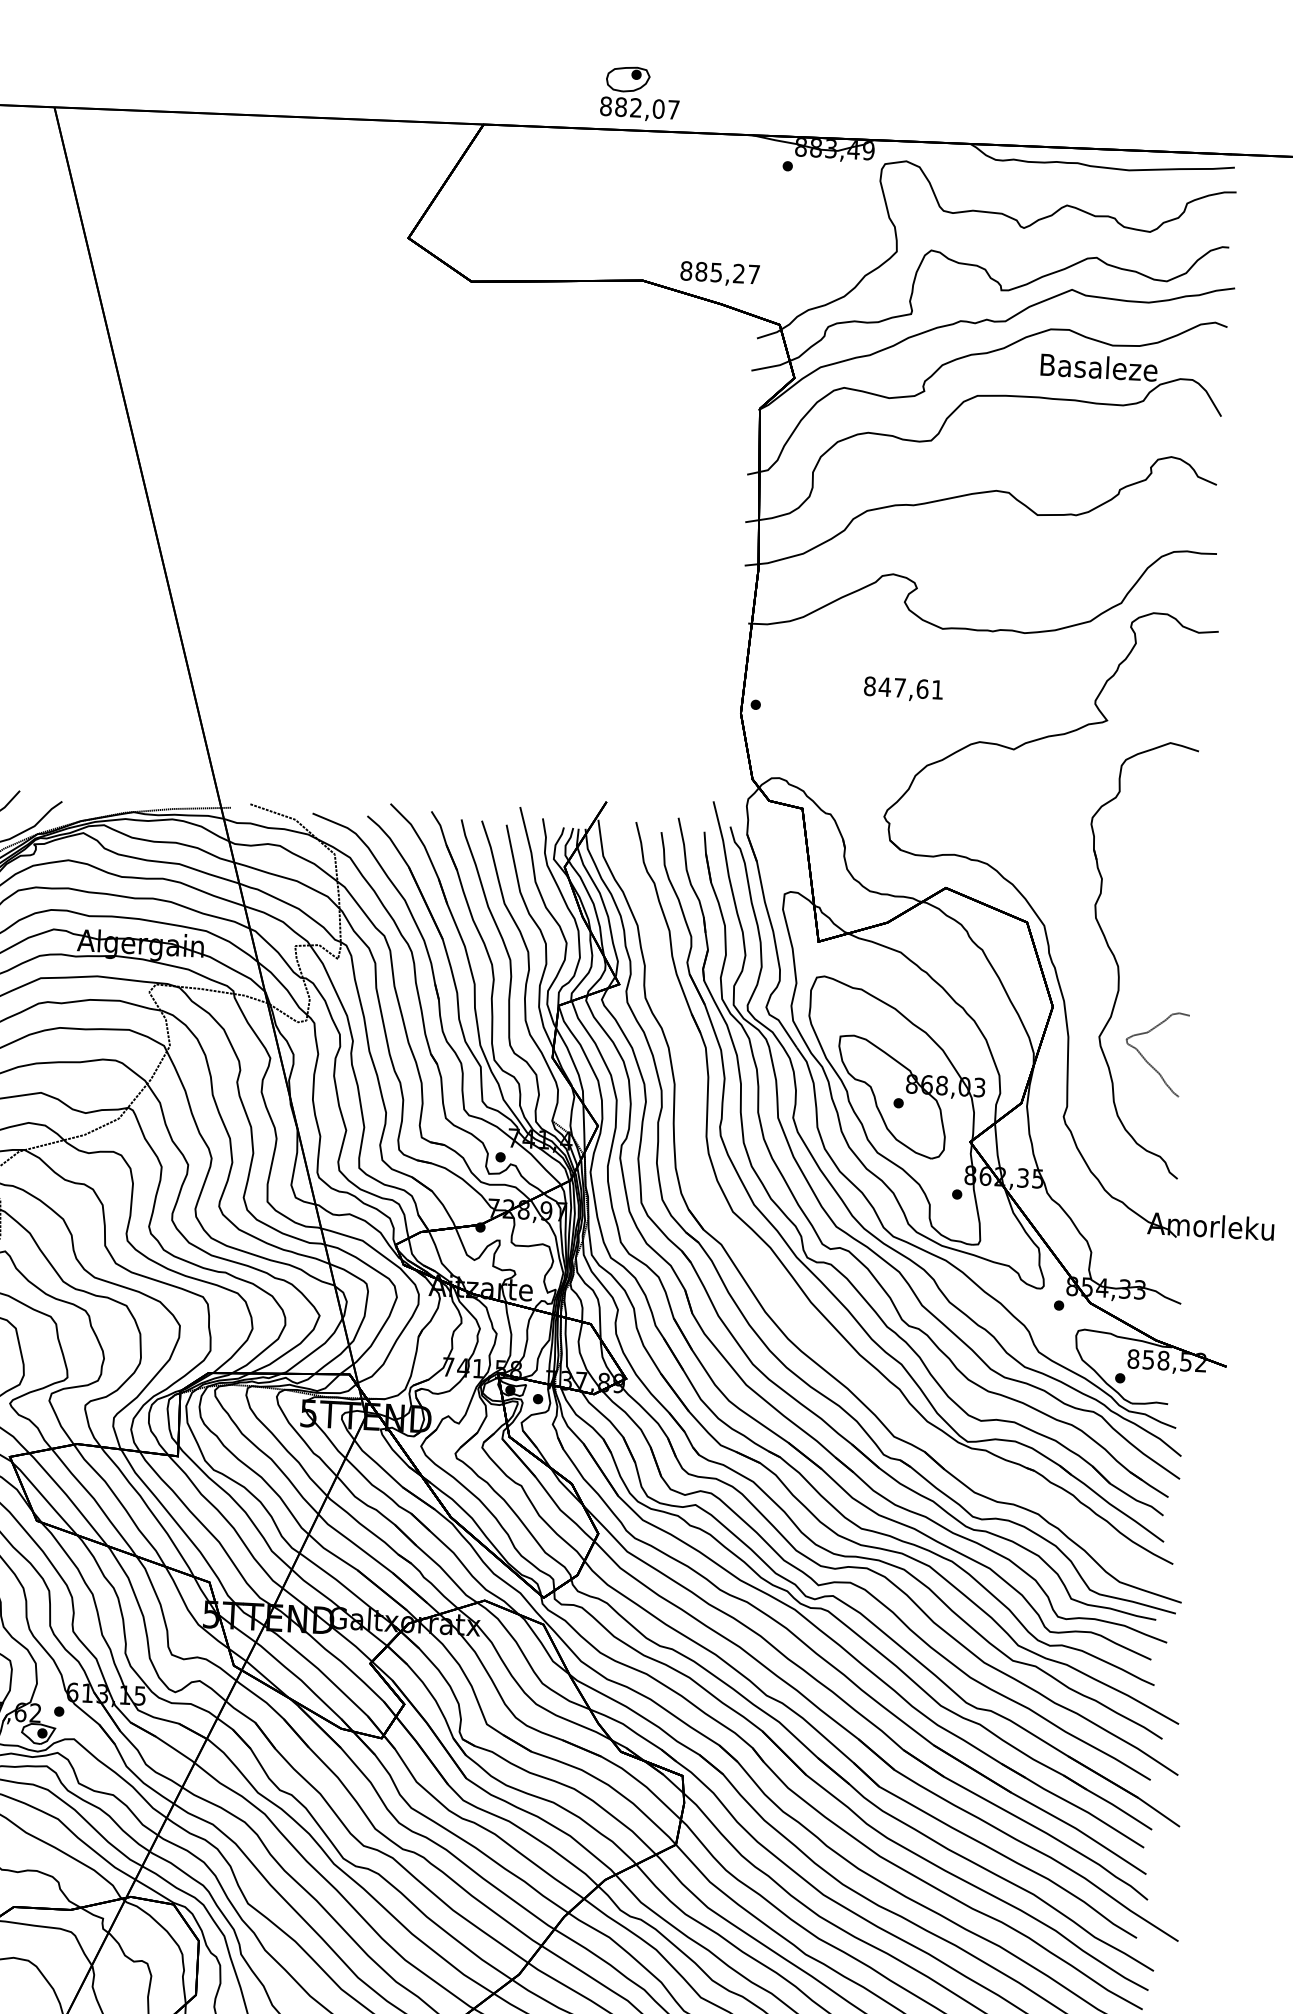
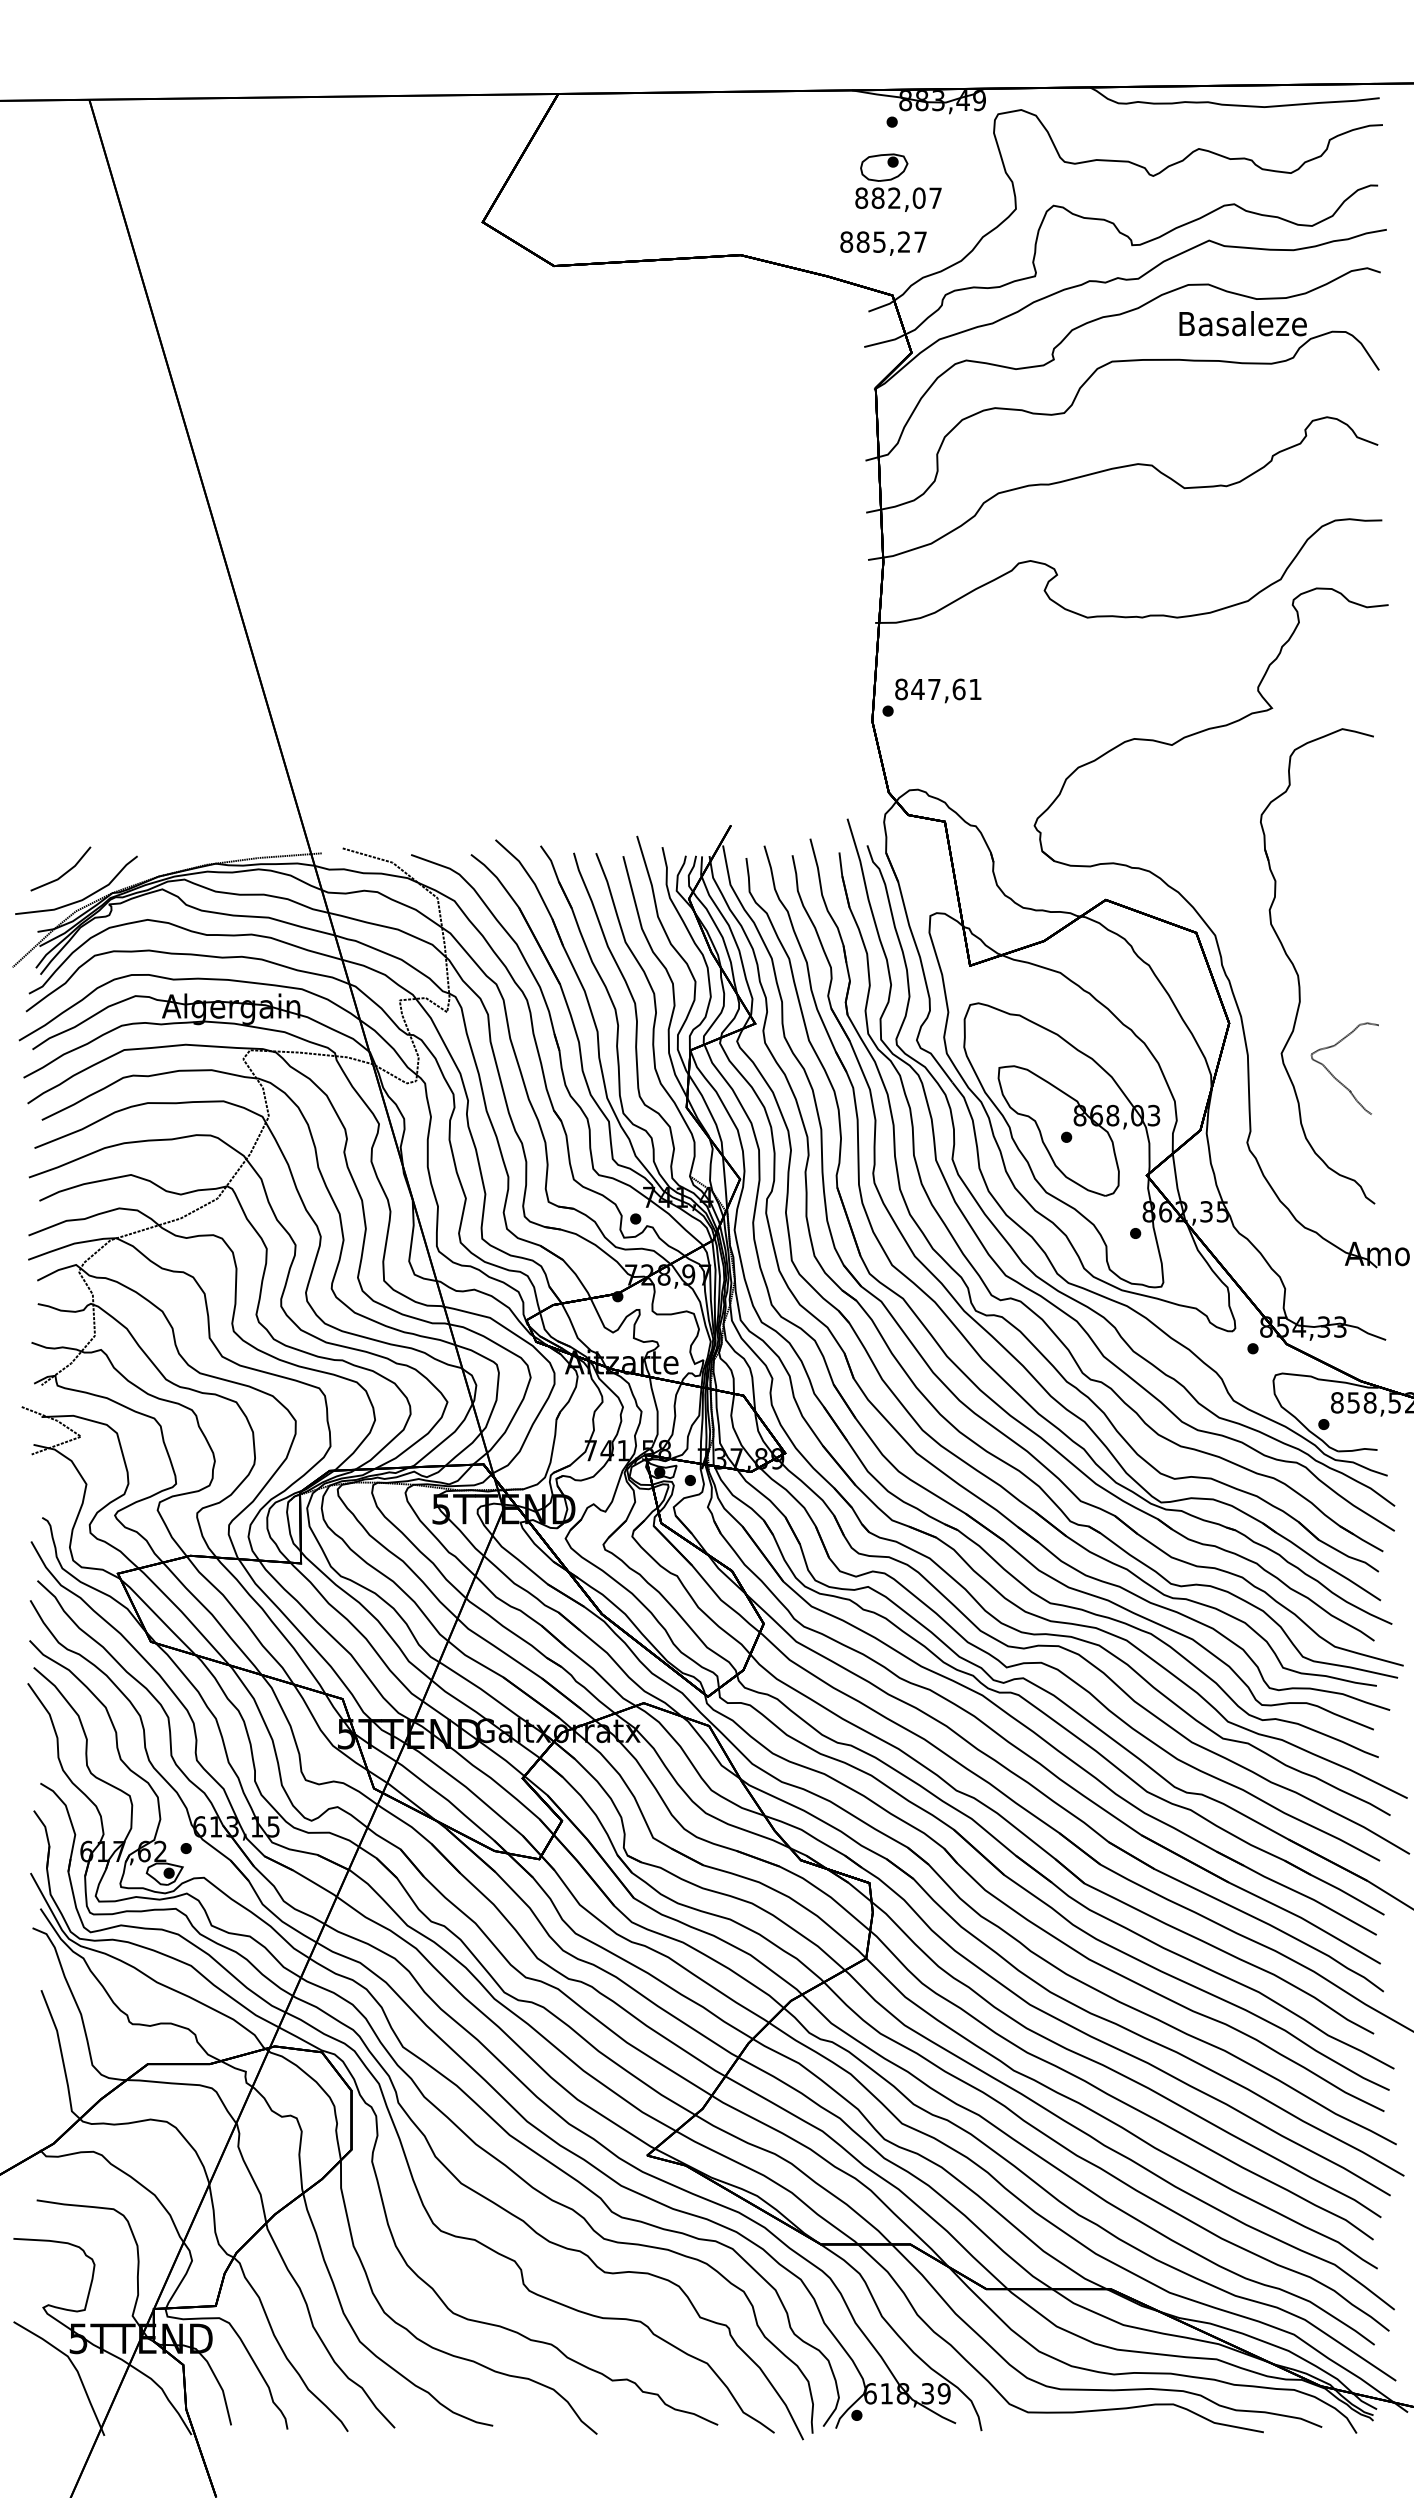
part: (640, 93) -> (898, 182), moved
text: (720, 274) -> (883, 243), moved
text: (903, 689) -> (938, 690), moved
part: (770, 1283) -> (937, 1341), added

